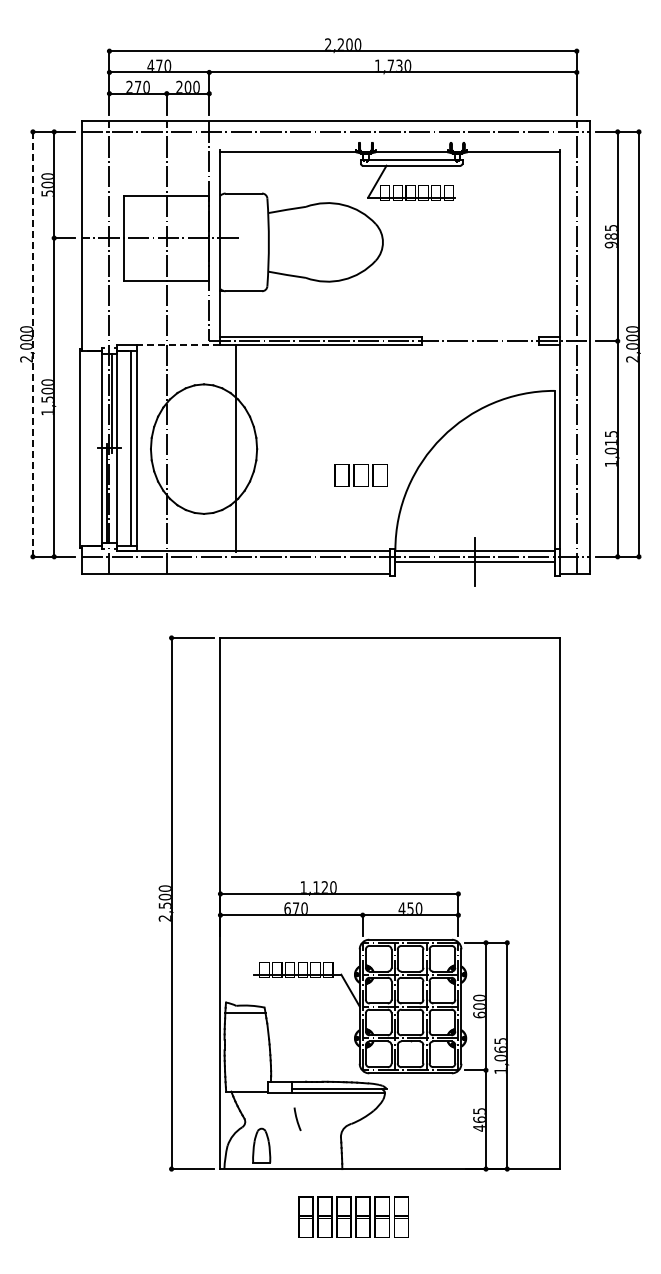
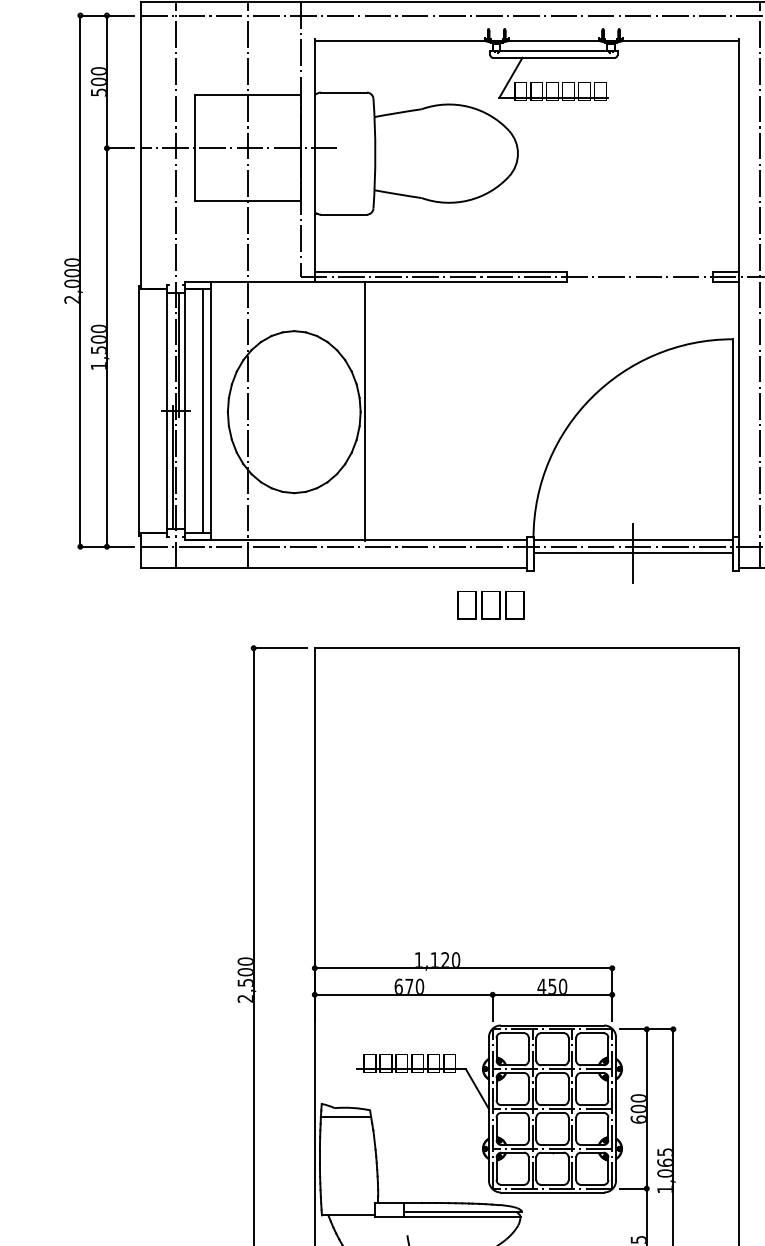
line: (32, 344) -> (79, 281), dashed -> solid
line: (178, 345) -> (262, 282), dashed -> solid
line: (235, 448) -> (364, 411), moved
text: (360, 475) -> (489, 605), moved

